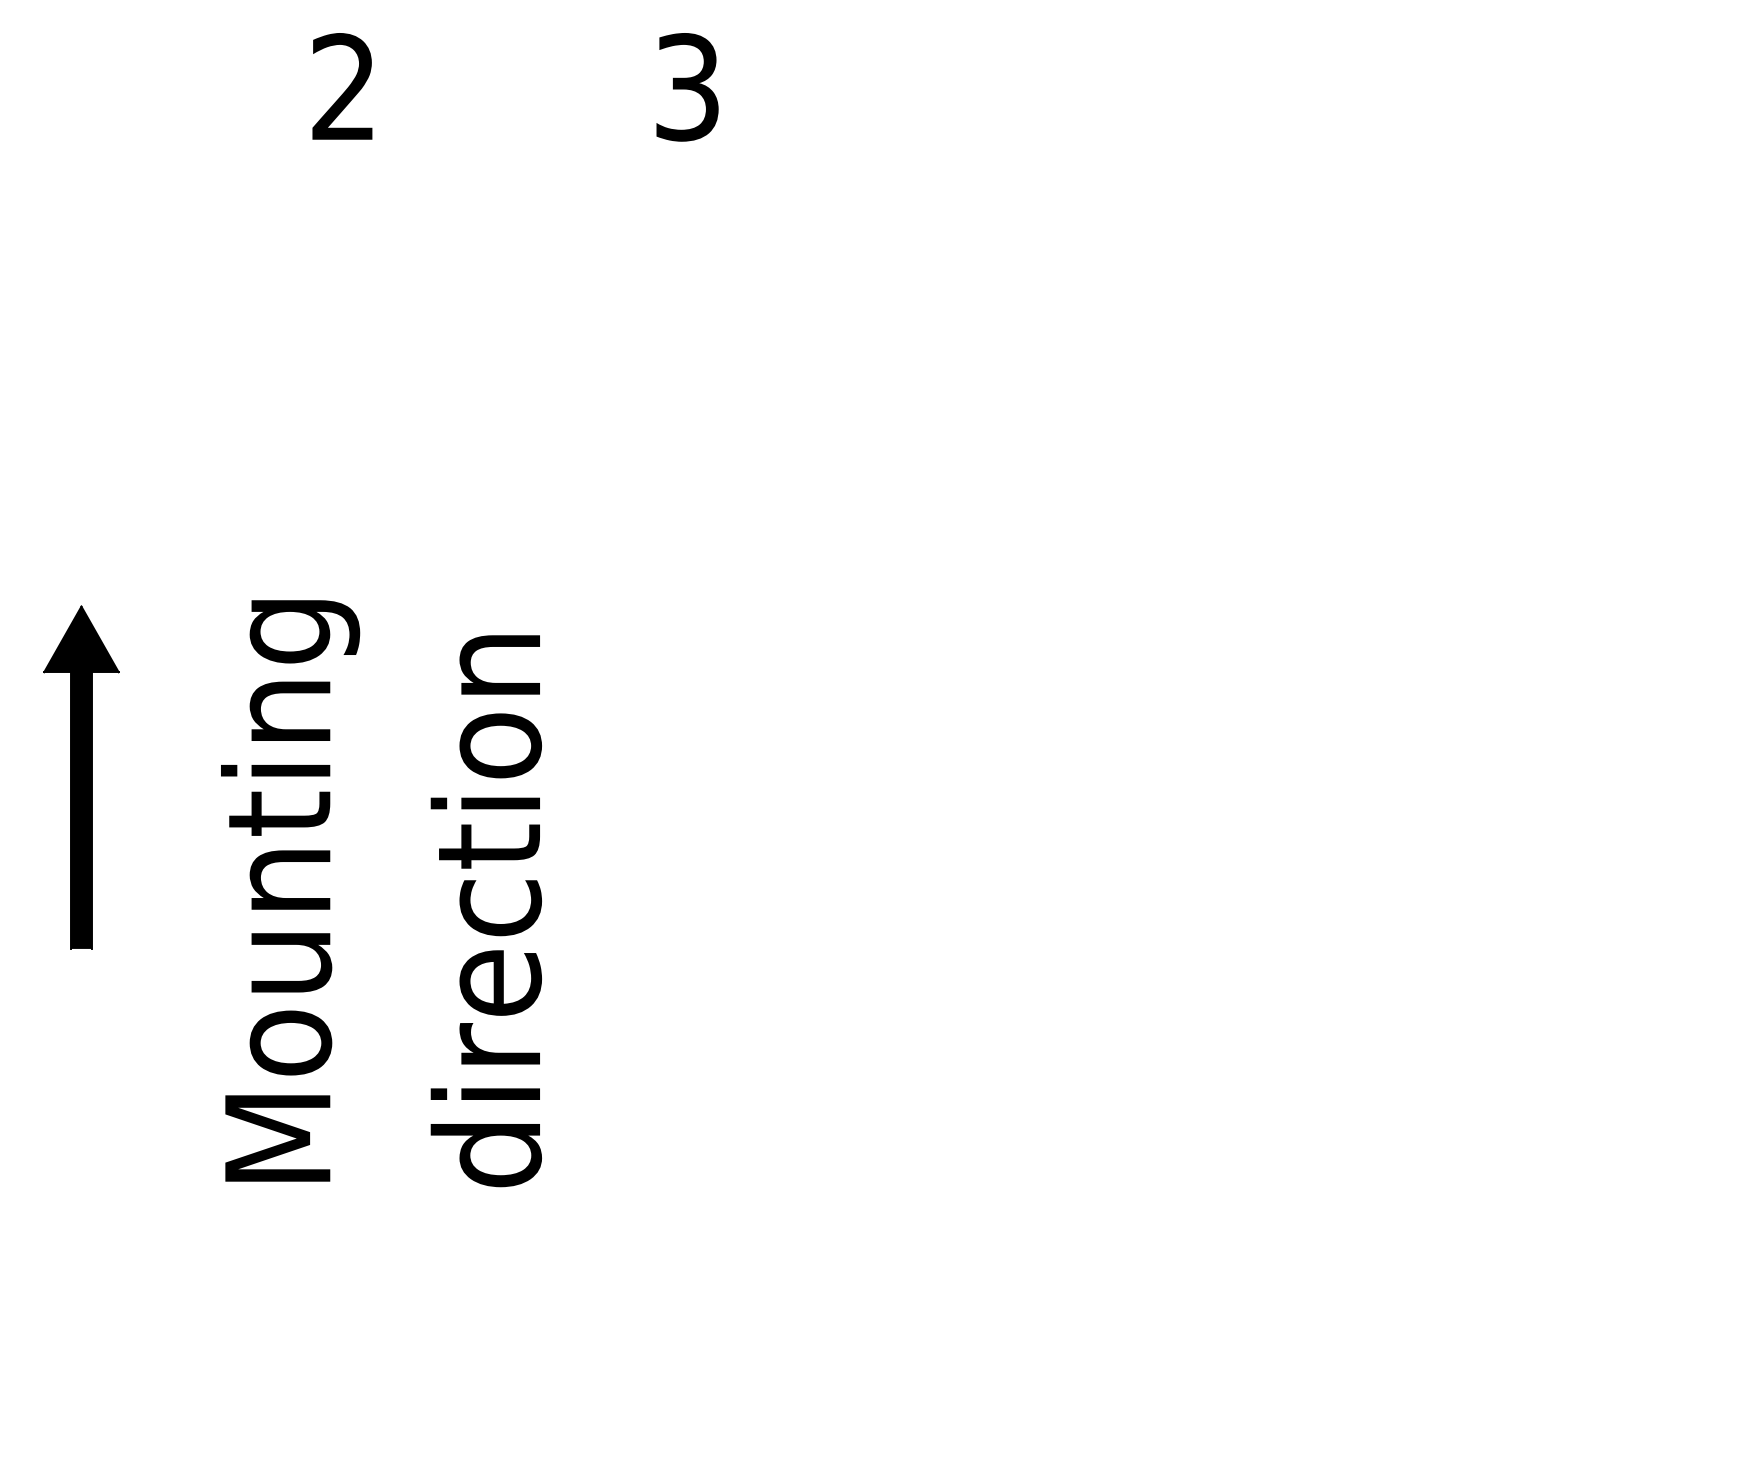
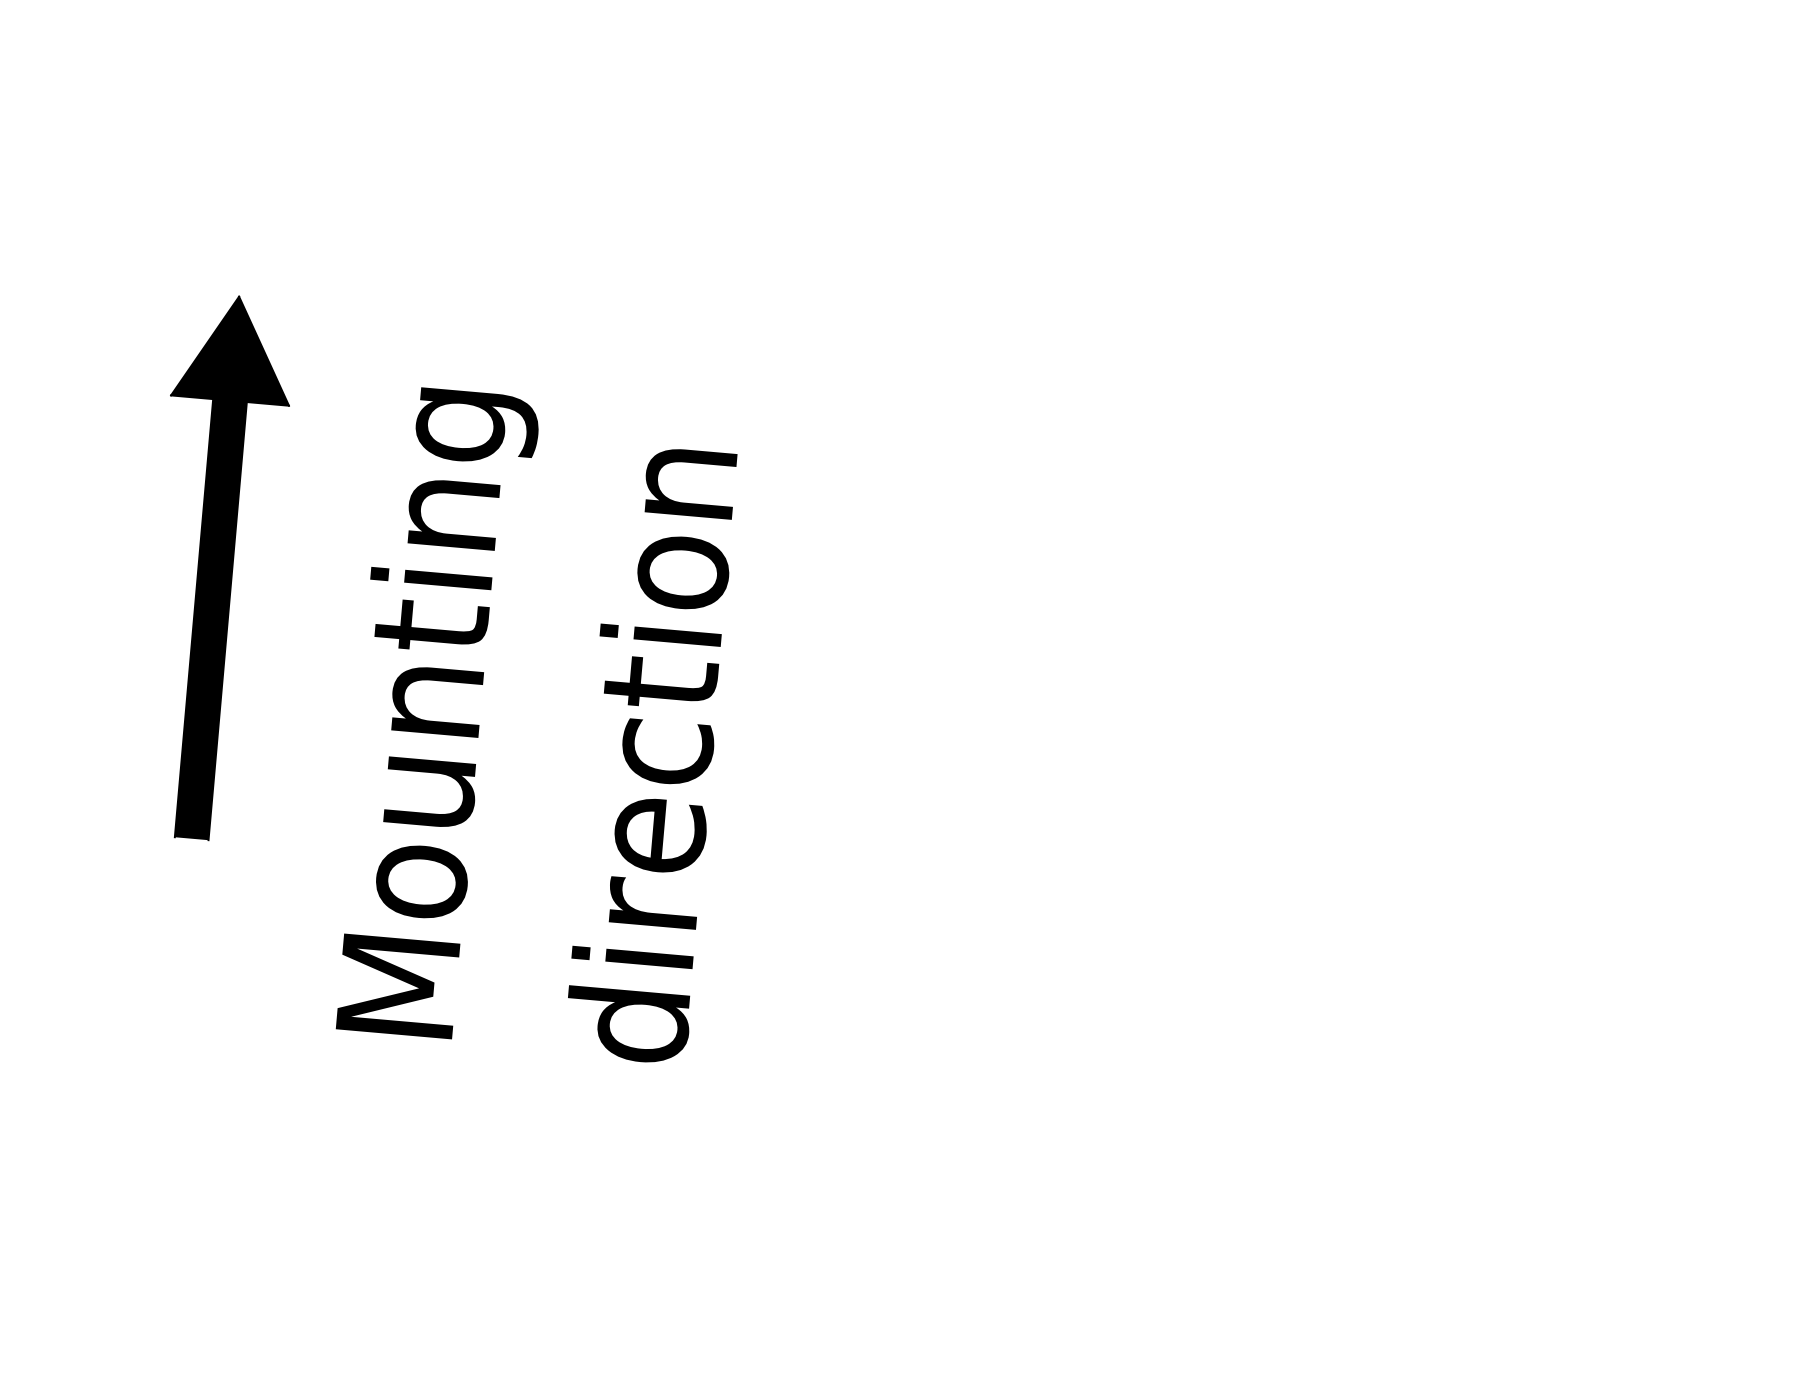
part: (81, 777) -> (215, 567), size x1.43

